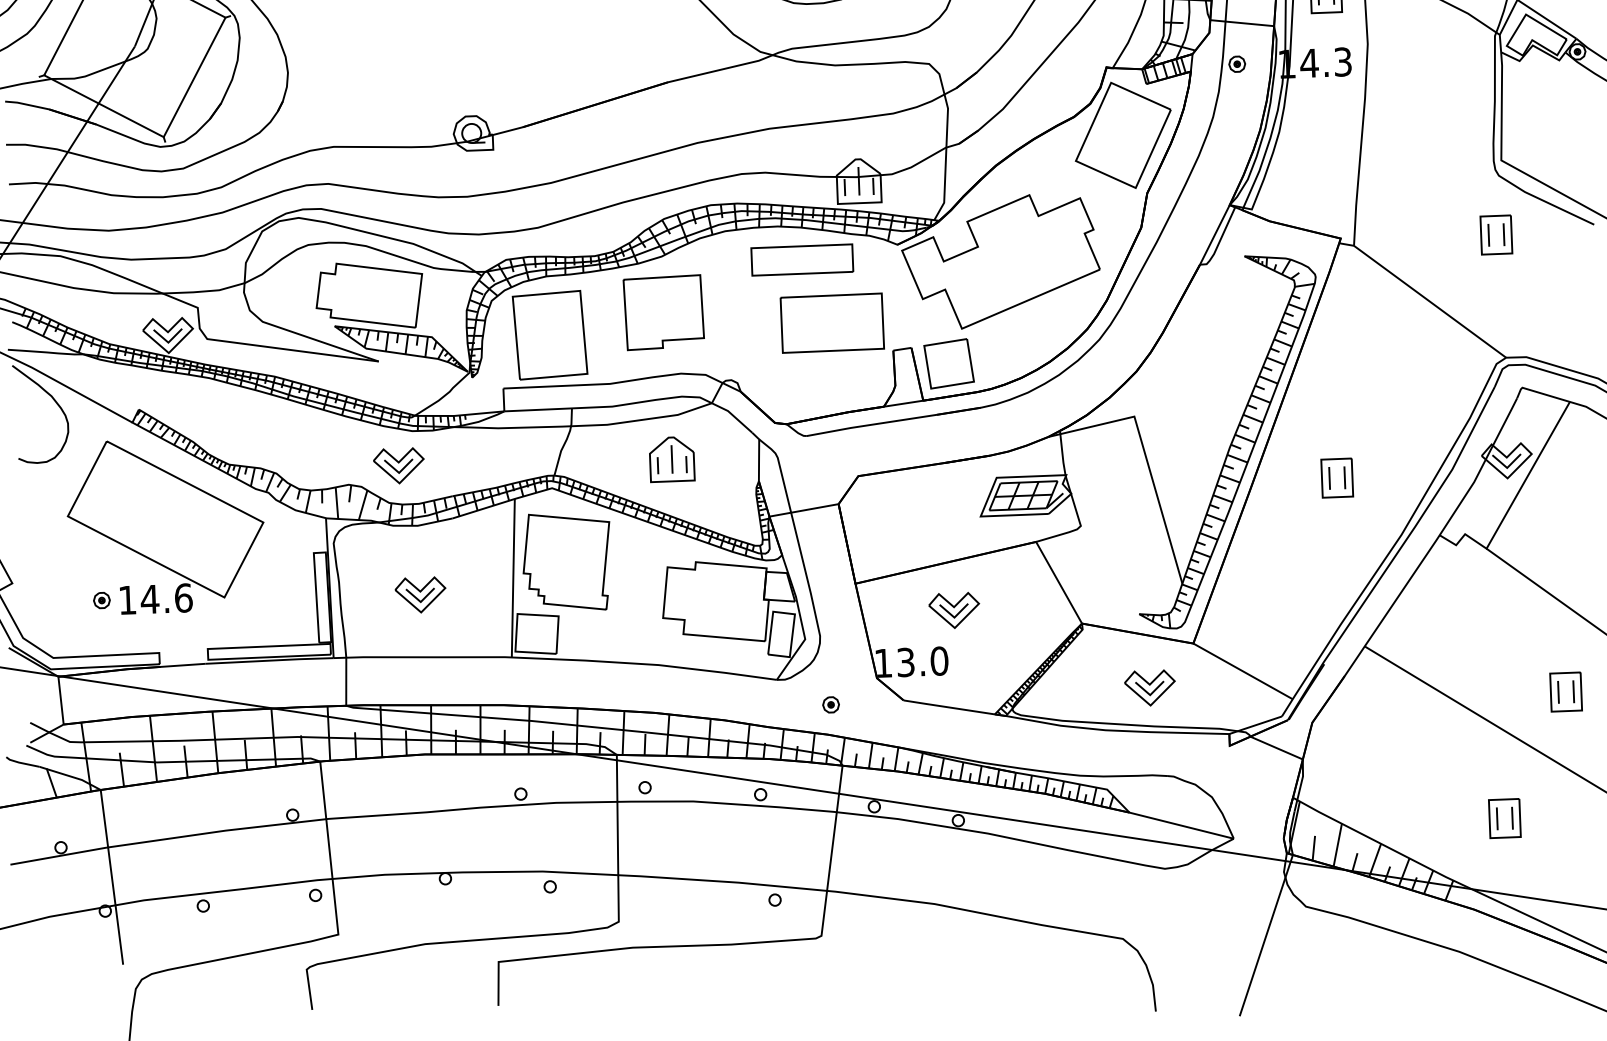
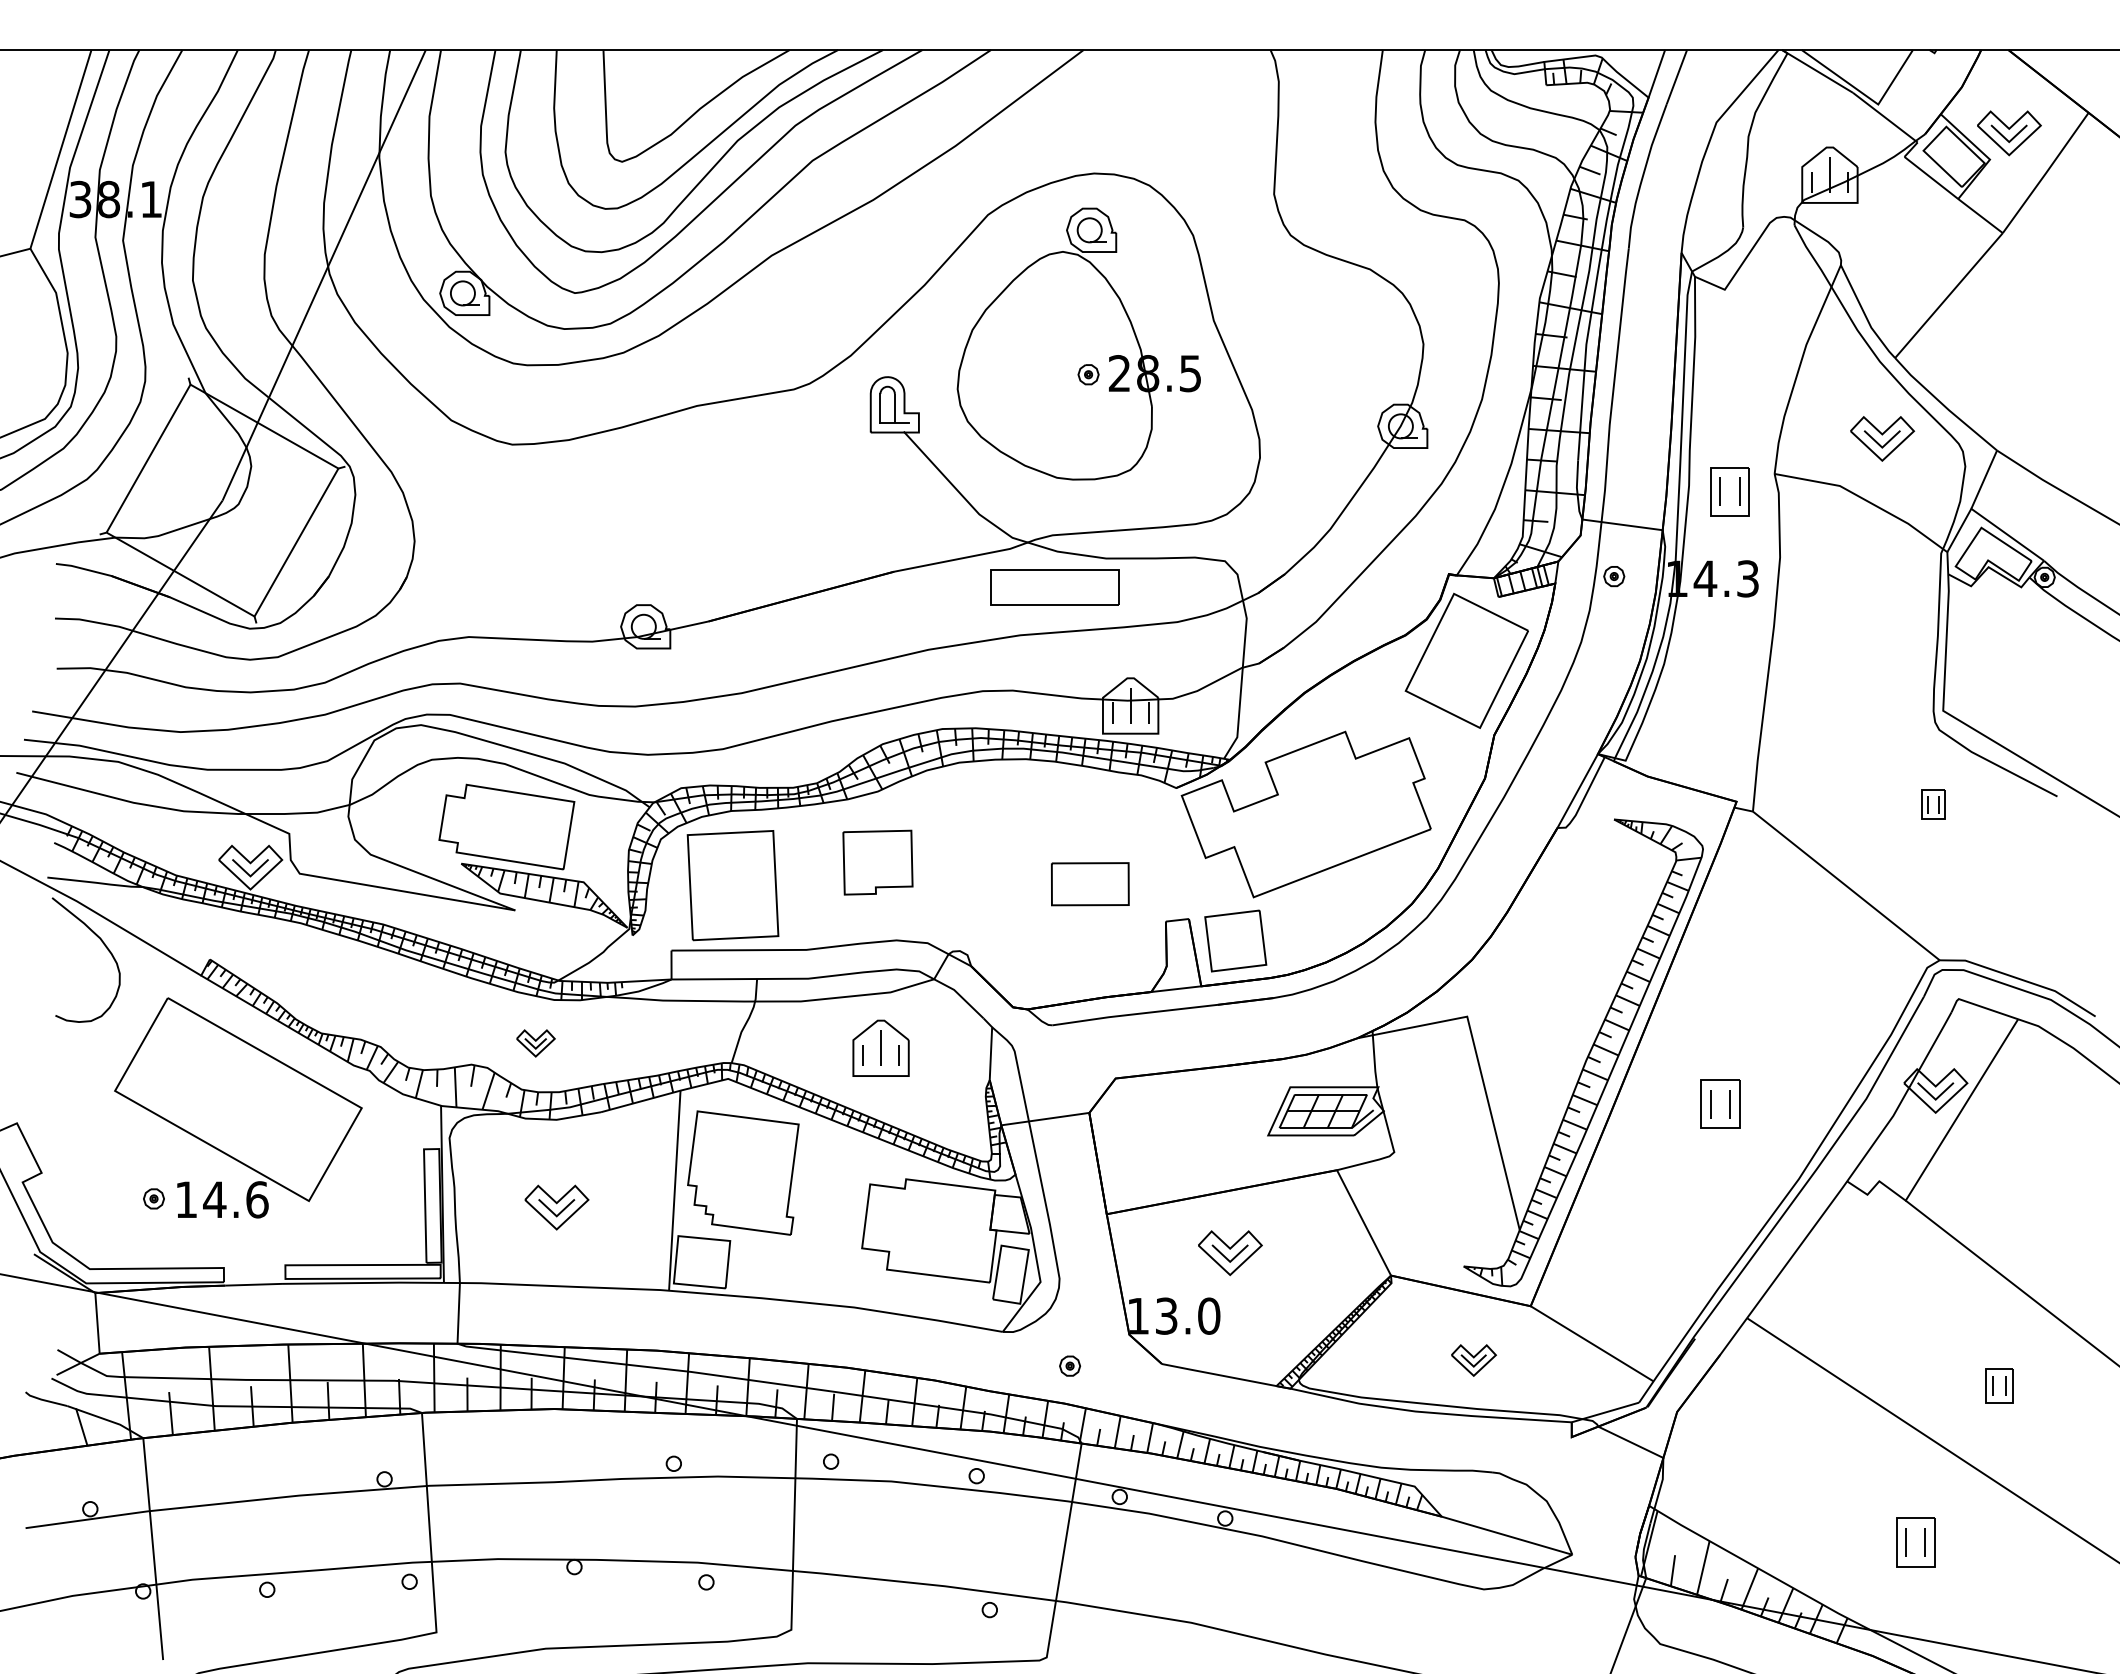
part: (1496, 234) -> (1933, 804), size x0.6
part: (801, 259) -> (1054, 587), moved
part: (663, 312) -> (877, 862), size x0.7
part: (832, 323) -> (1090, 884), size x0.6
part: (398, 466) -> (535, 1043), size x0.6
part: (1149, 688) -> (1473, 1360), size x0.7
part: (1566, 691) -> (1999, 1385), size x0.7

